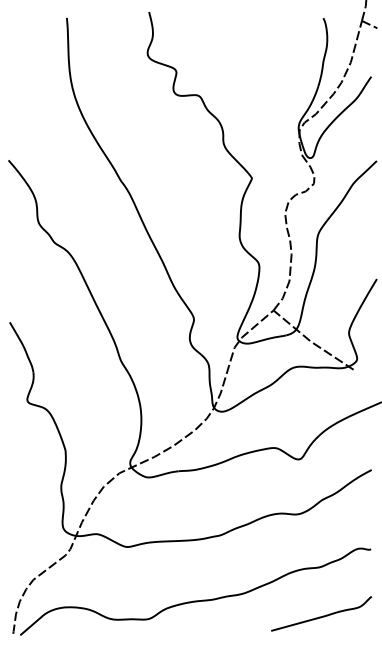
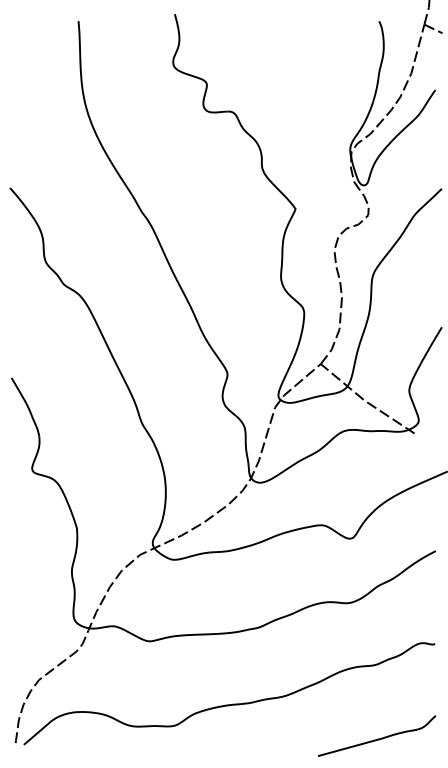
curve: (322, 615) -> (378, 738), moved

